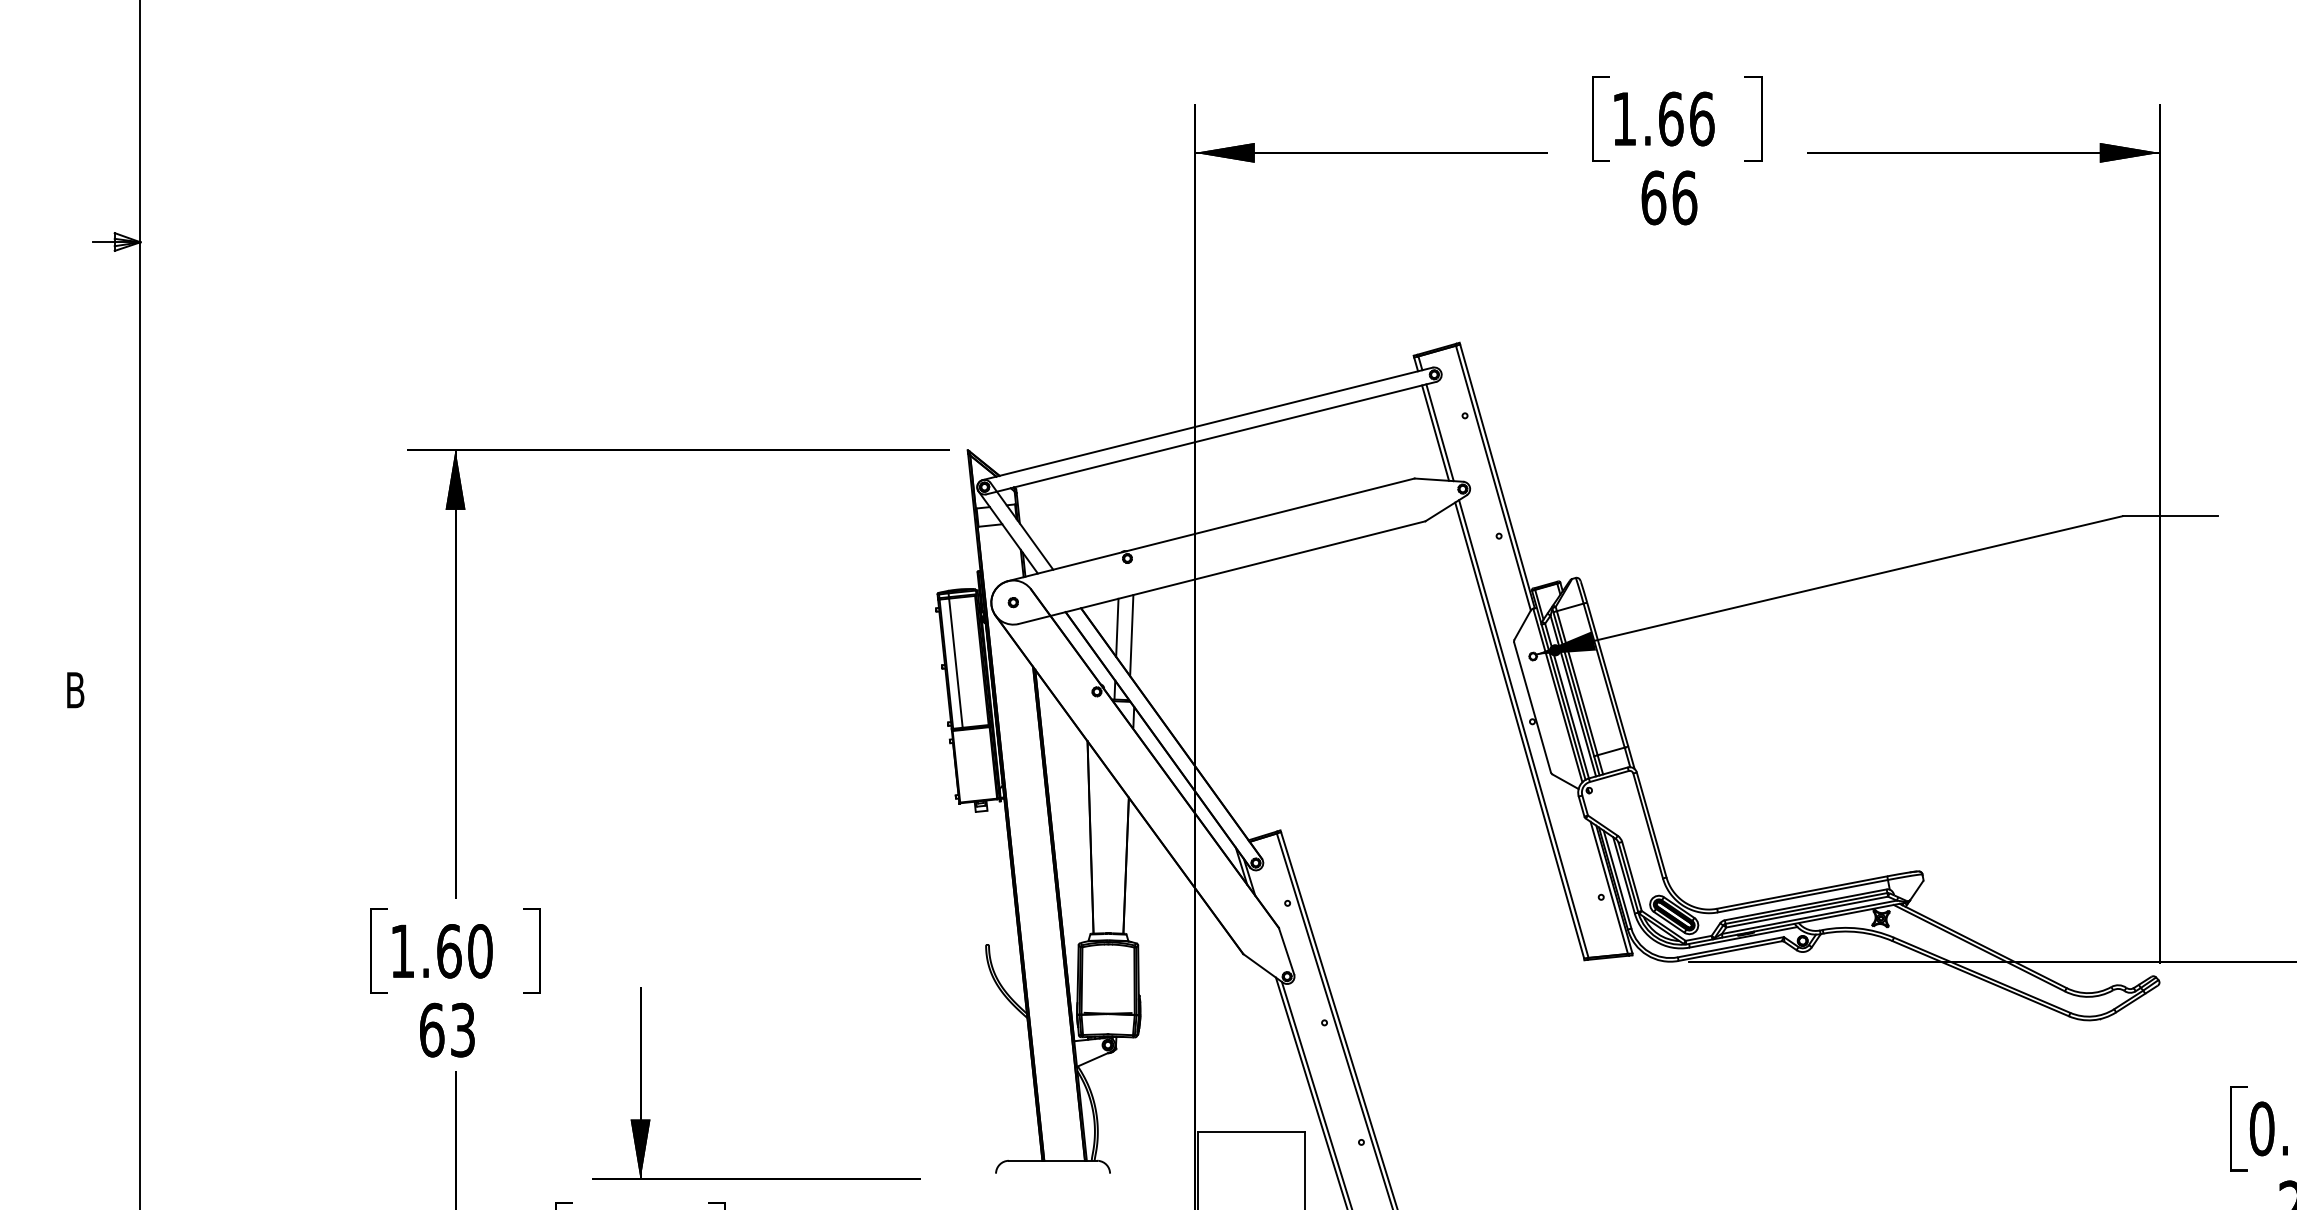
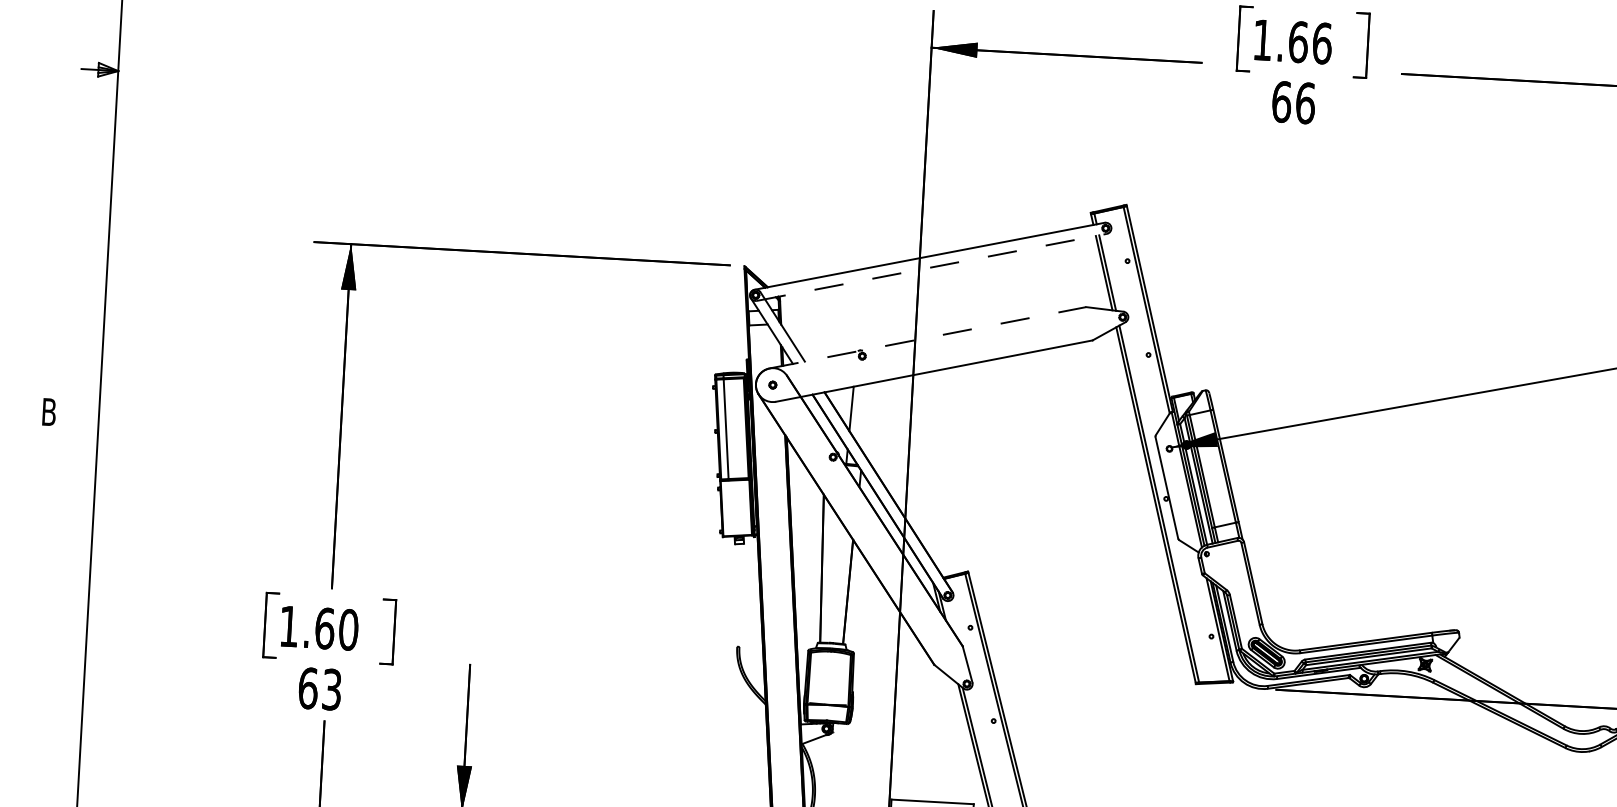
line: (1211, 438) -> (931, 267), solid -> dashed
line: (1211, 529) -> (928, 337), solid -> dashed
line: (1131, 635) -> (862, 415), removed

